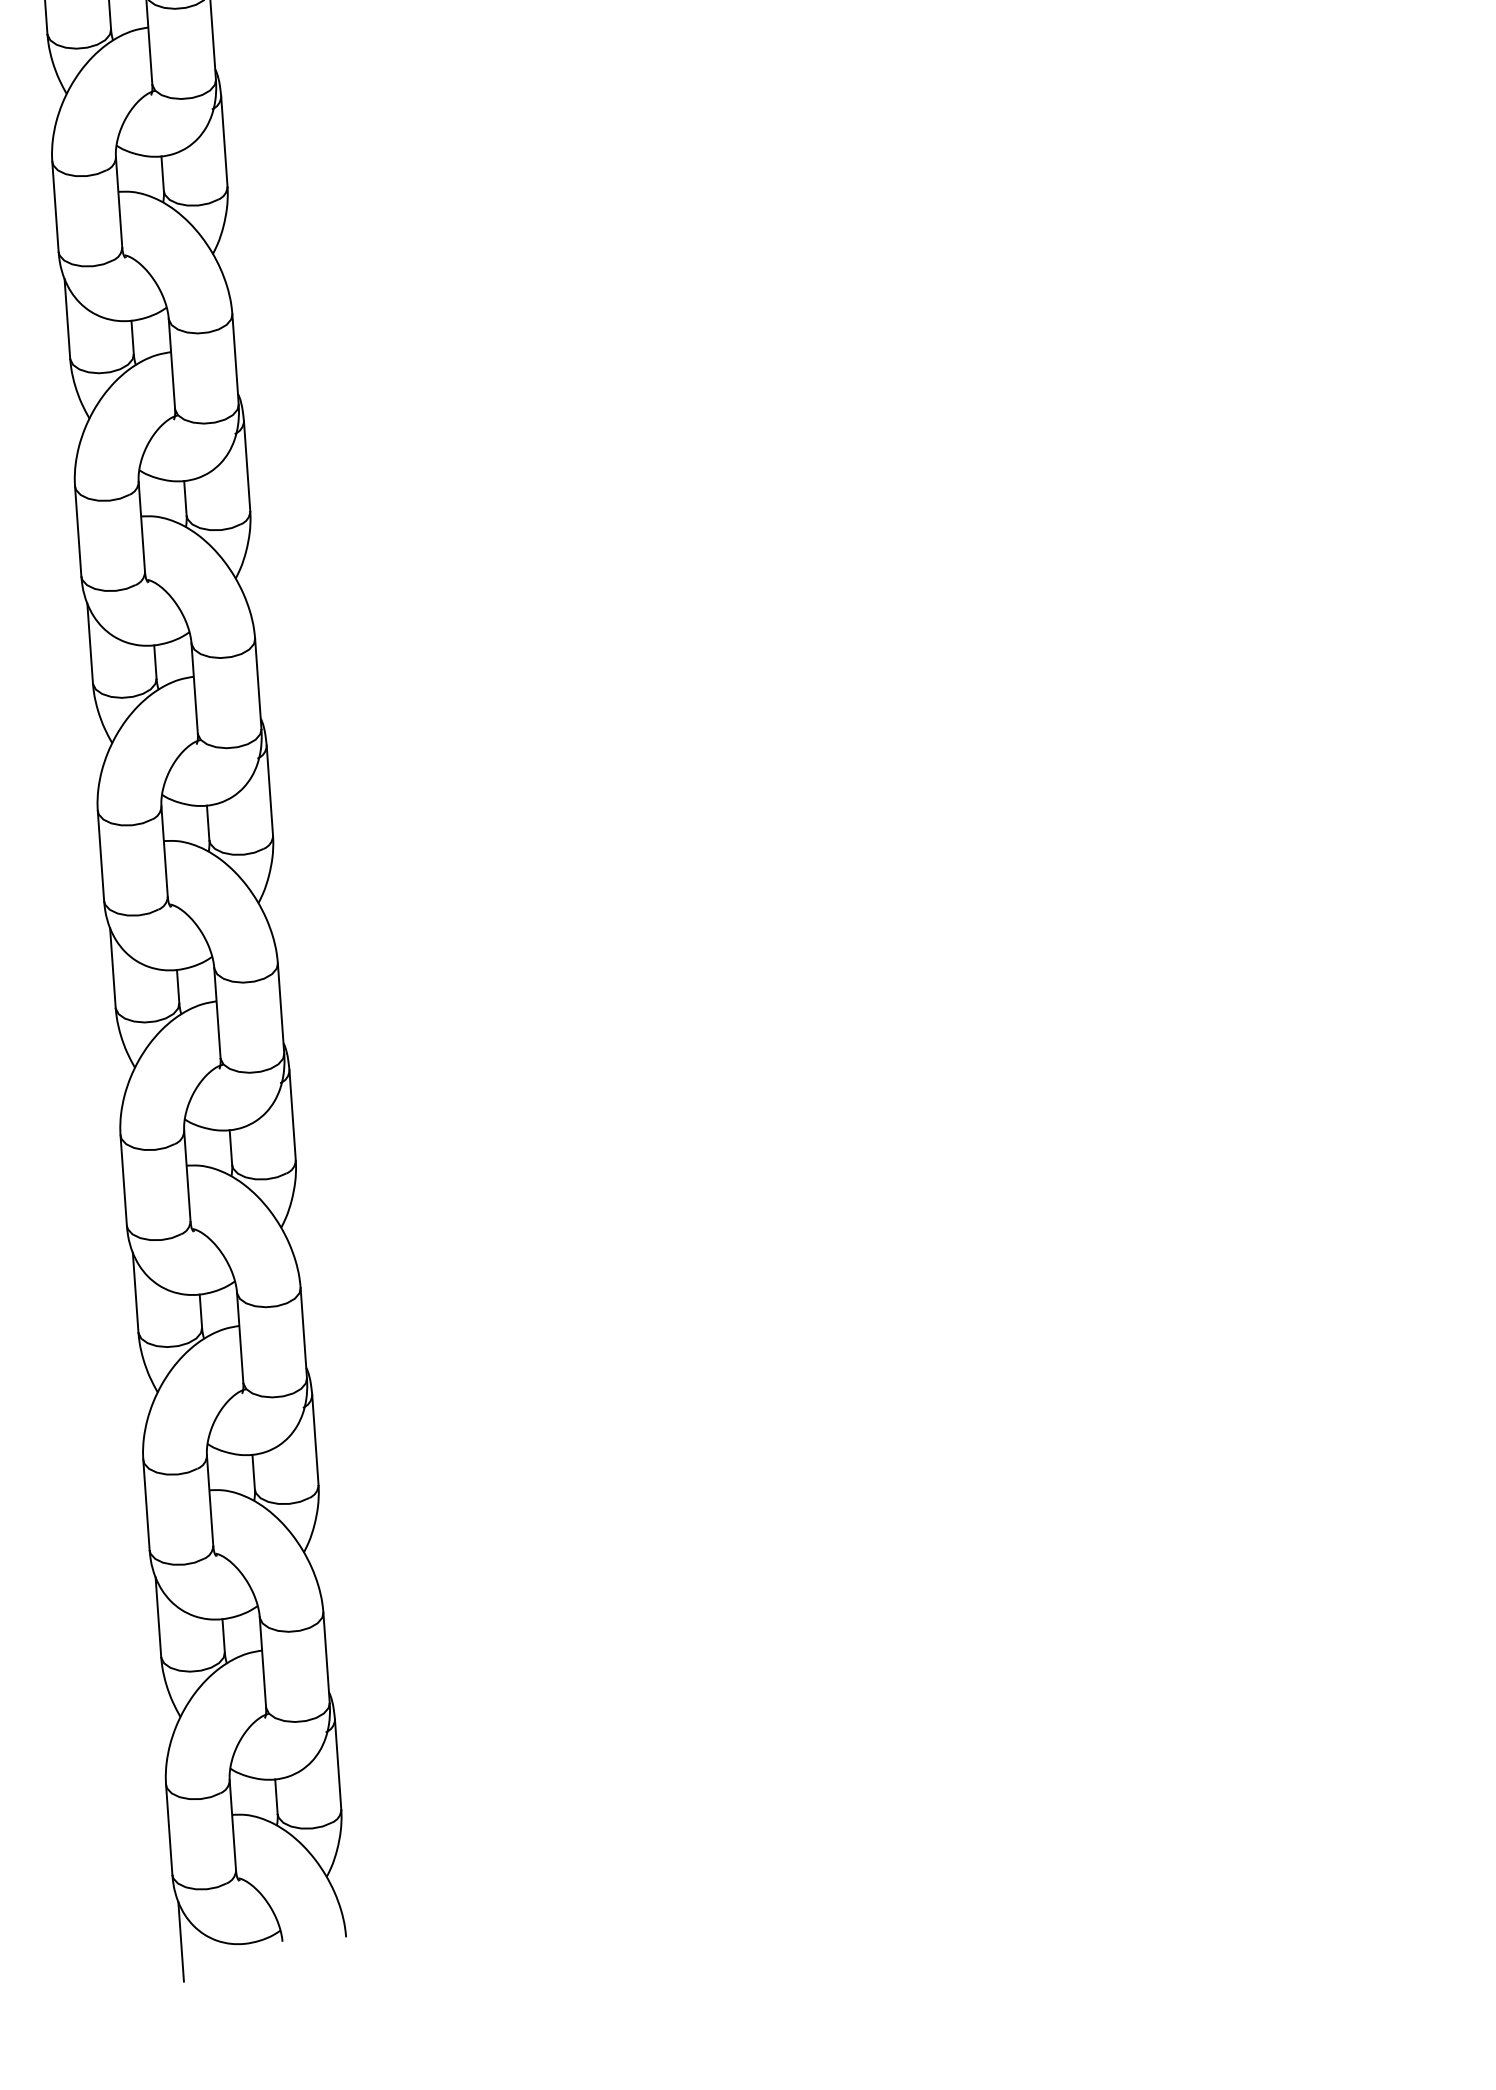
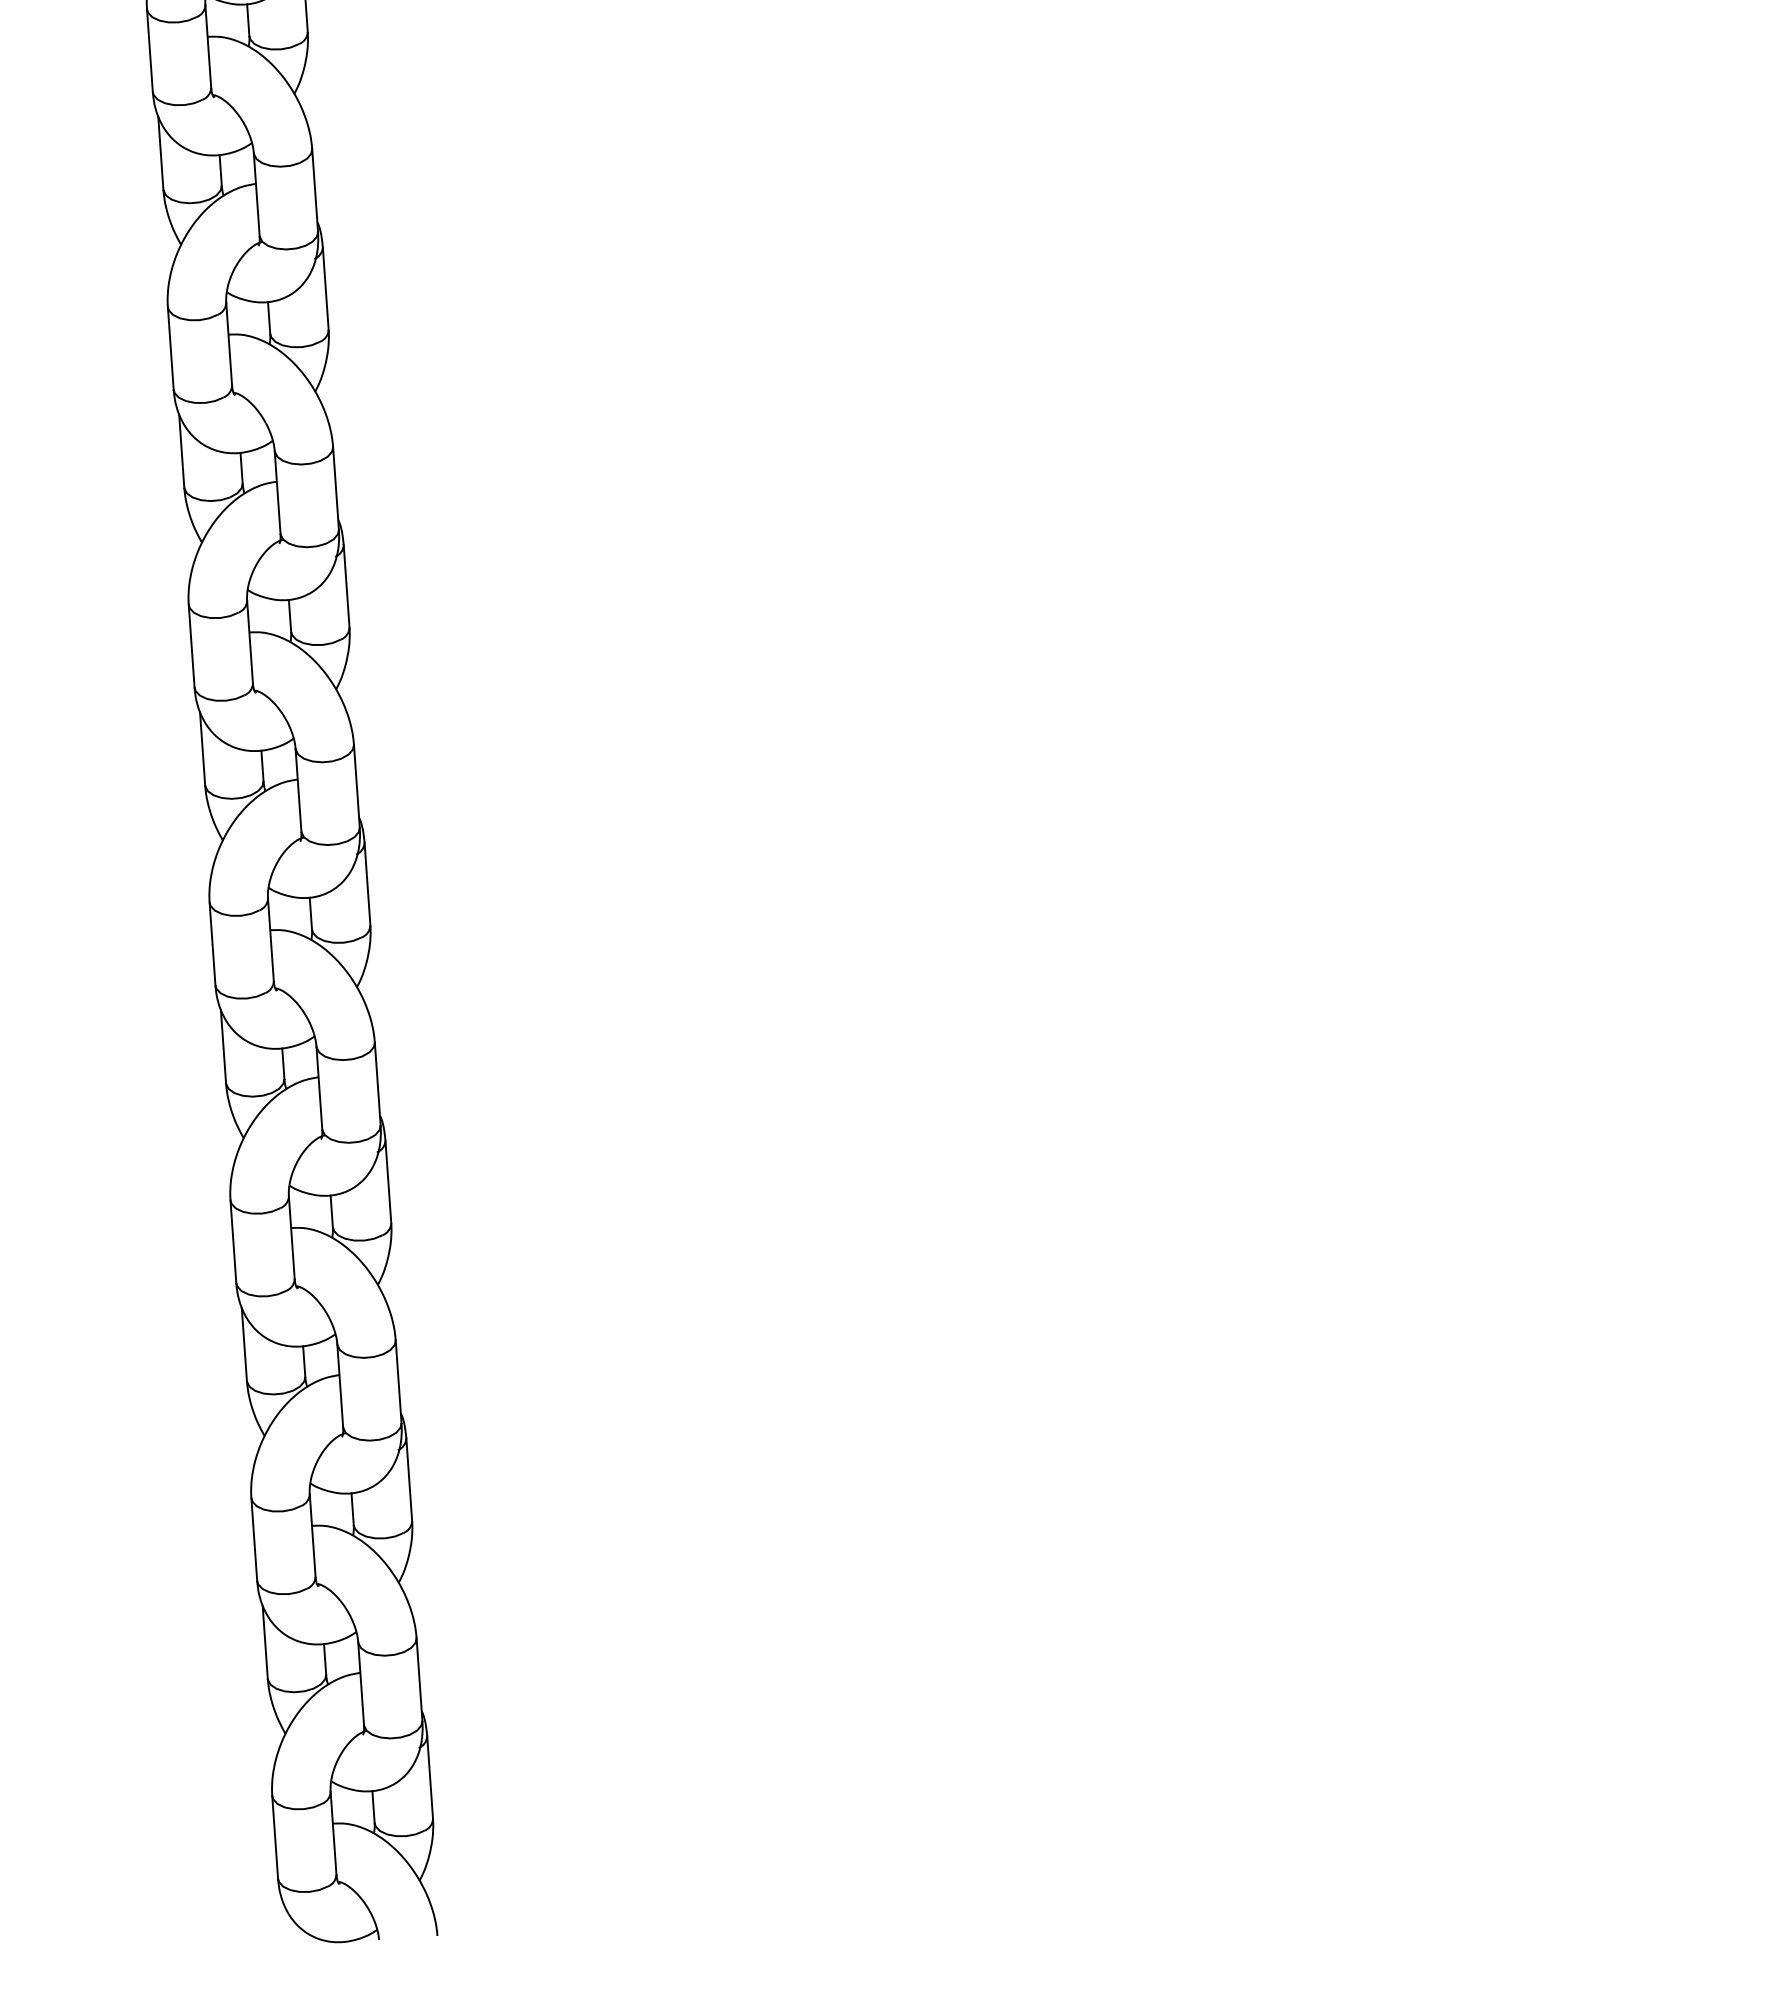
line: (180, 1941) -> (285, 1939), removed

